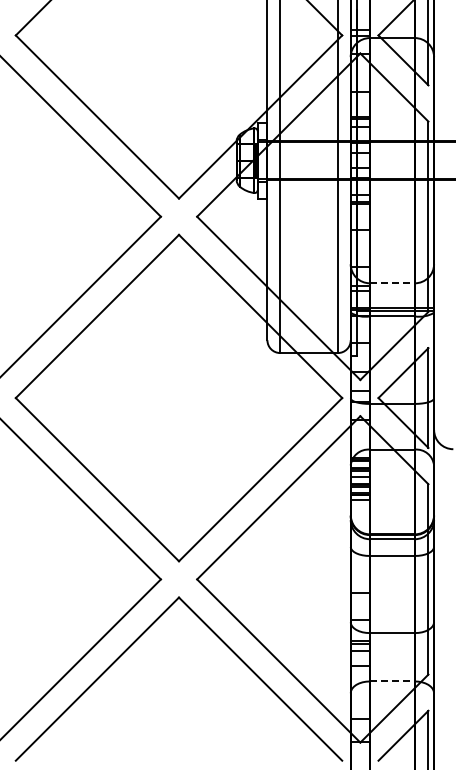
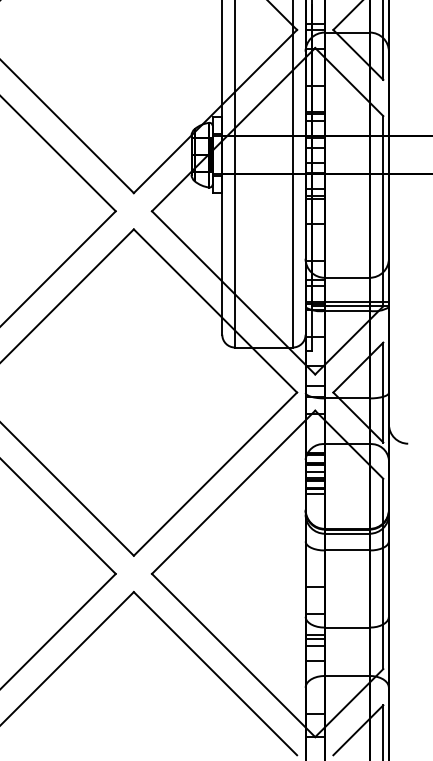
line: (392, 283) -> (347, 278), dashed -> solid
line: (392, 681) -> (347, 676), dashed -> solid

